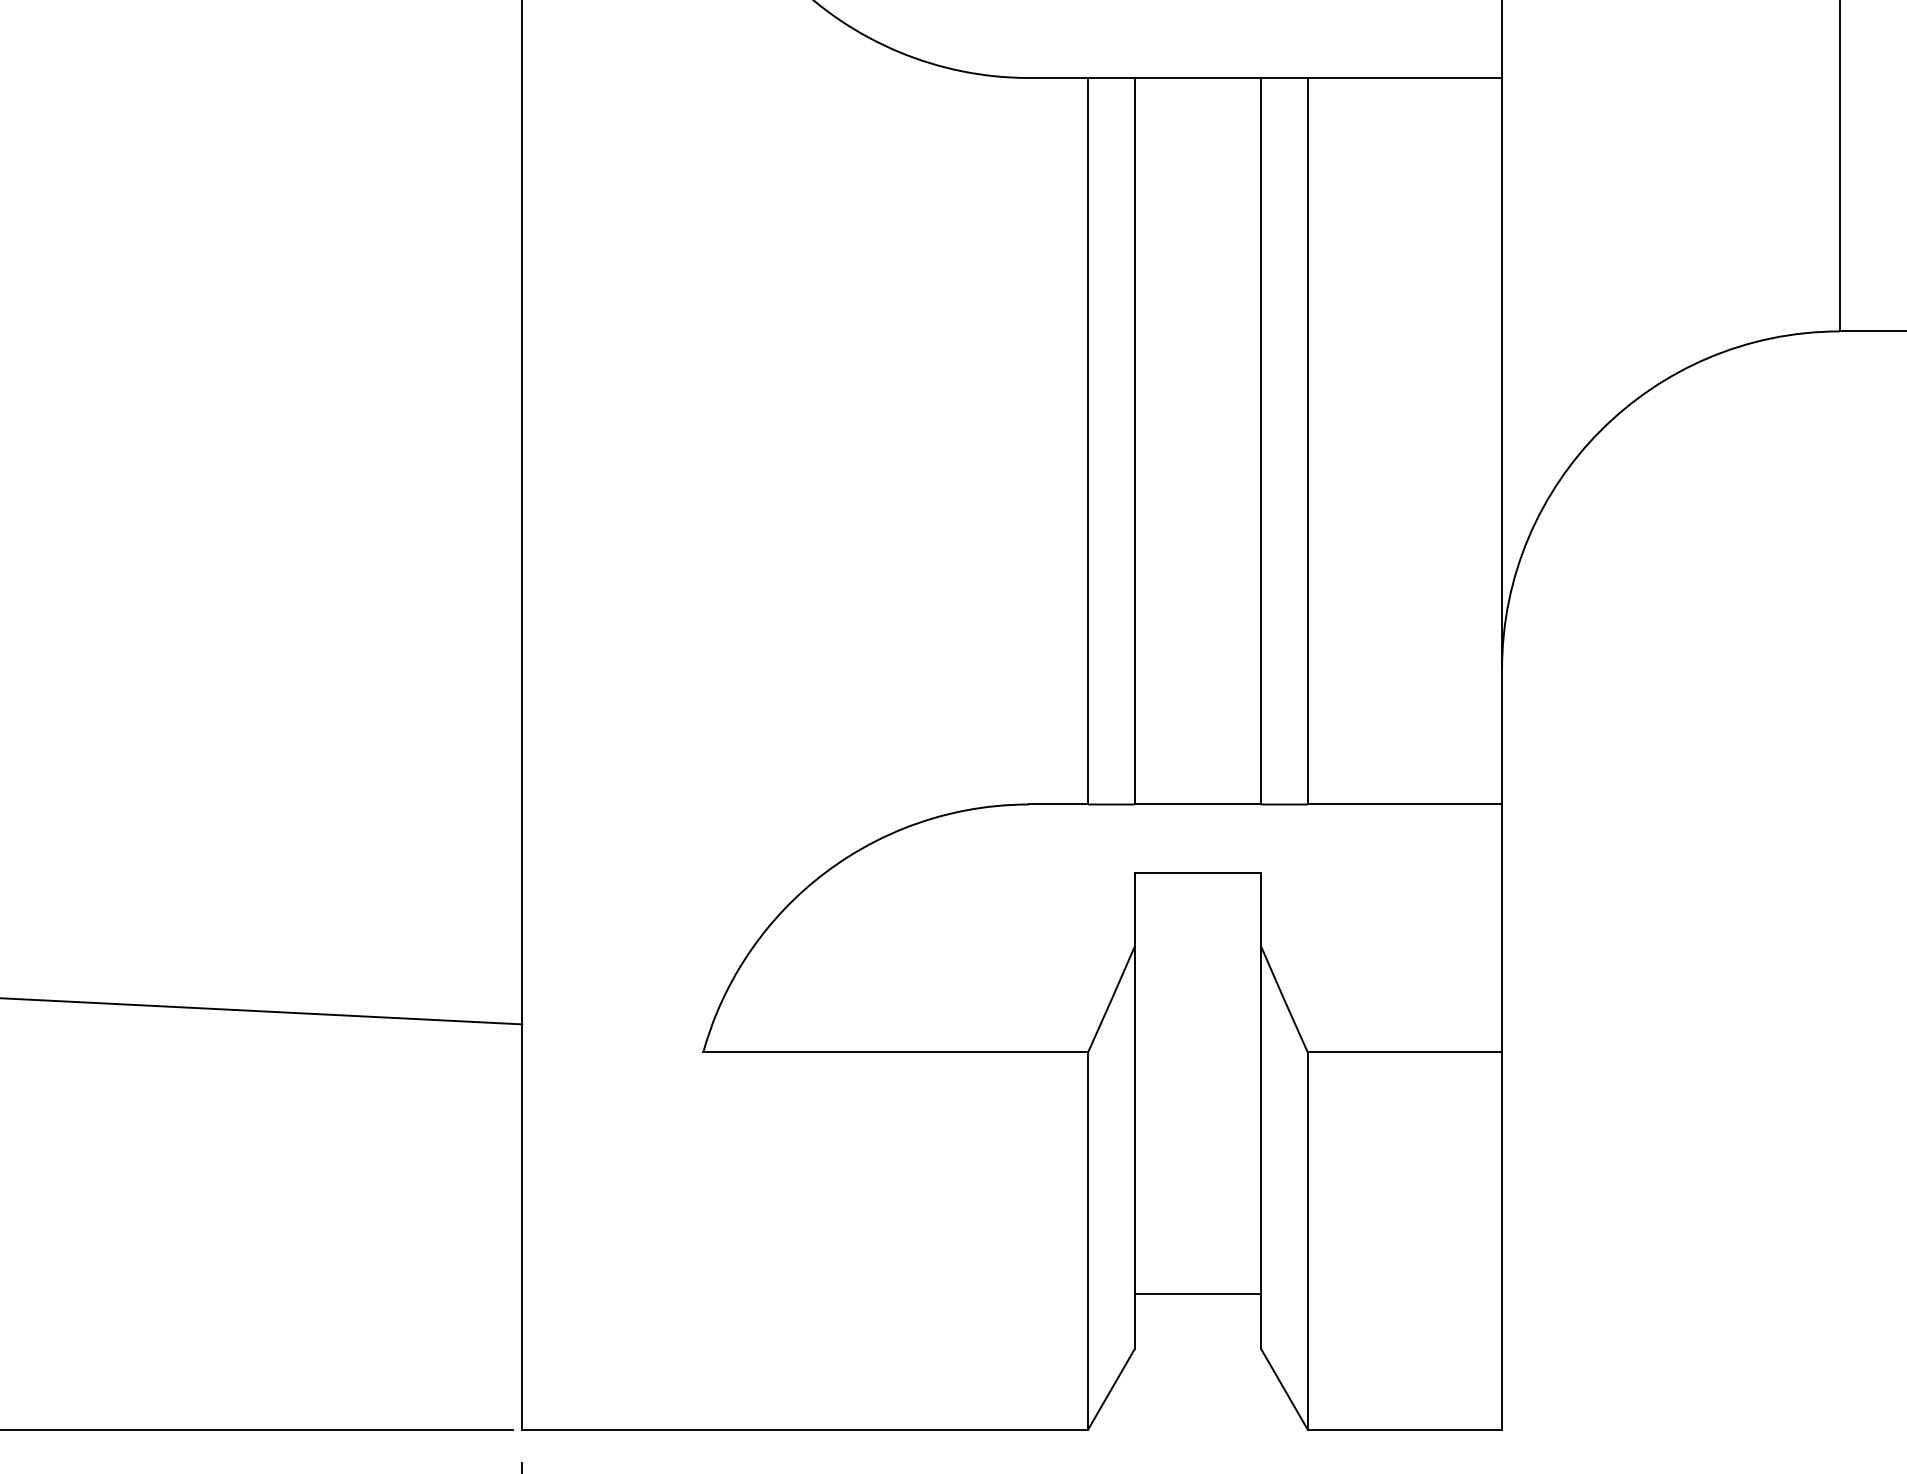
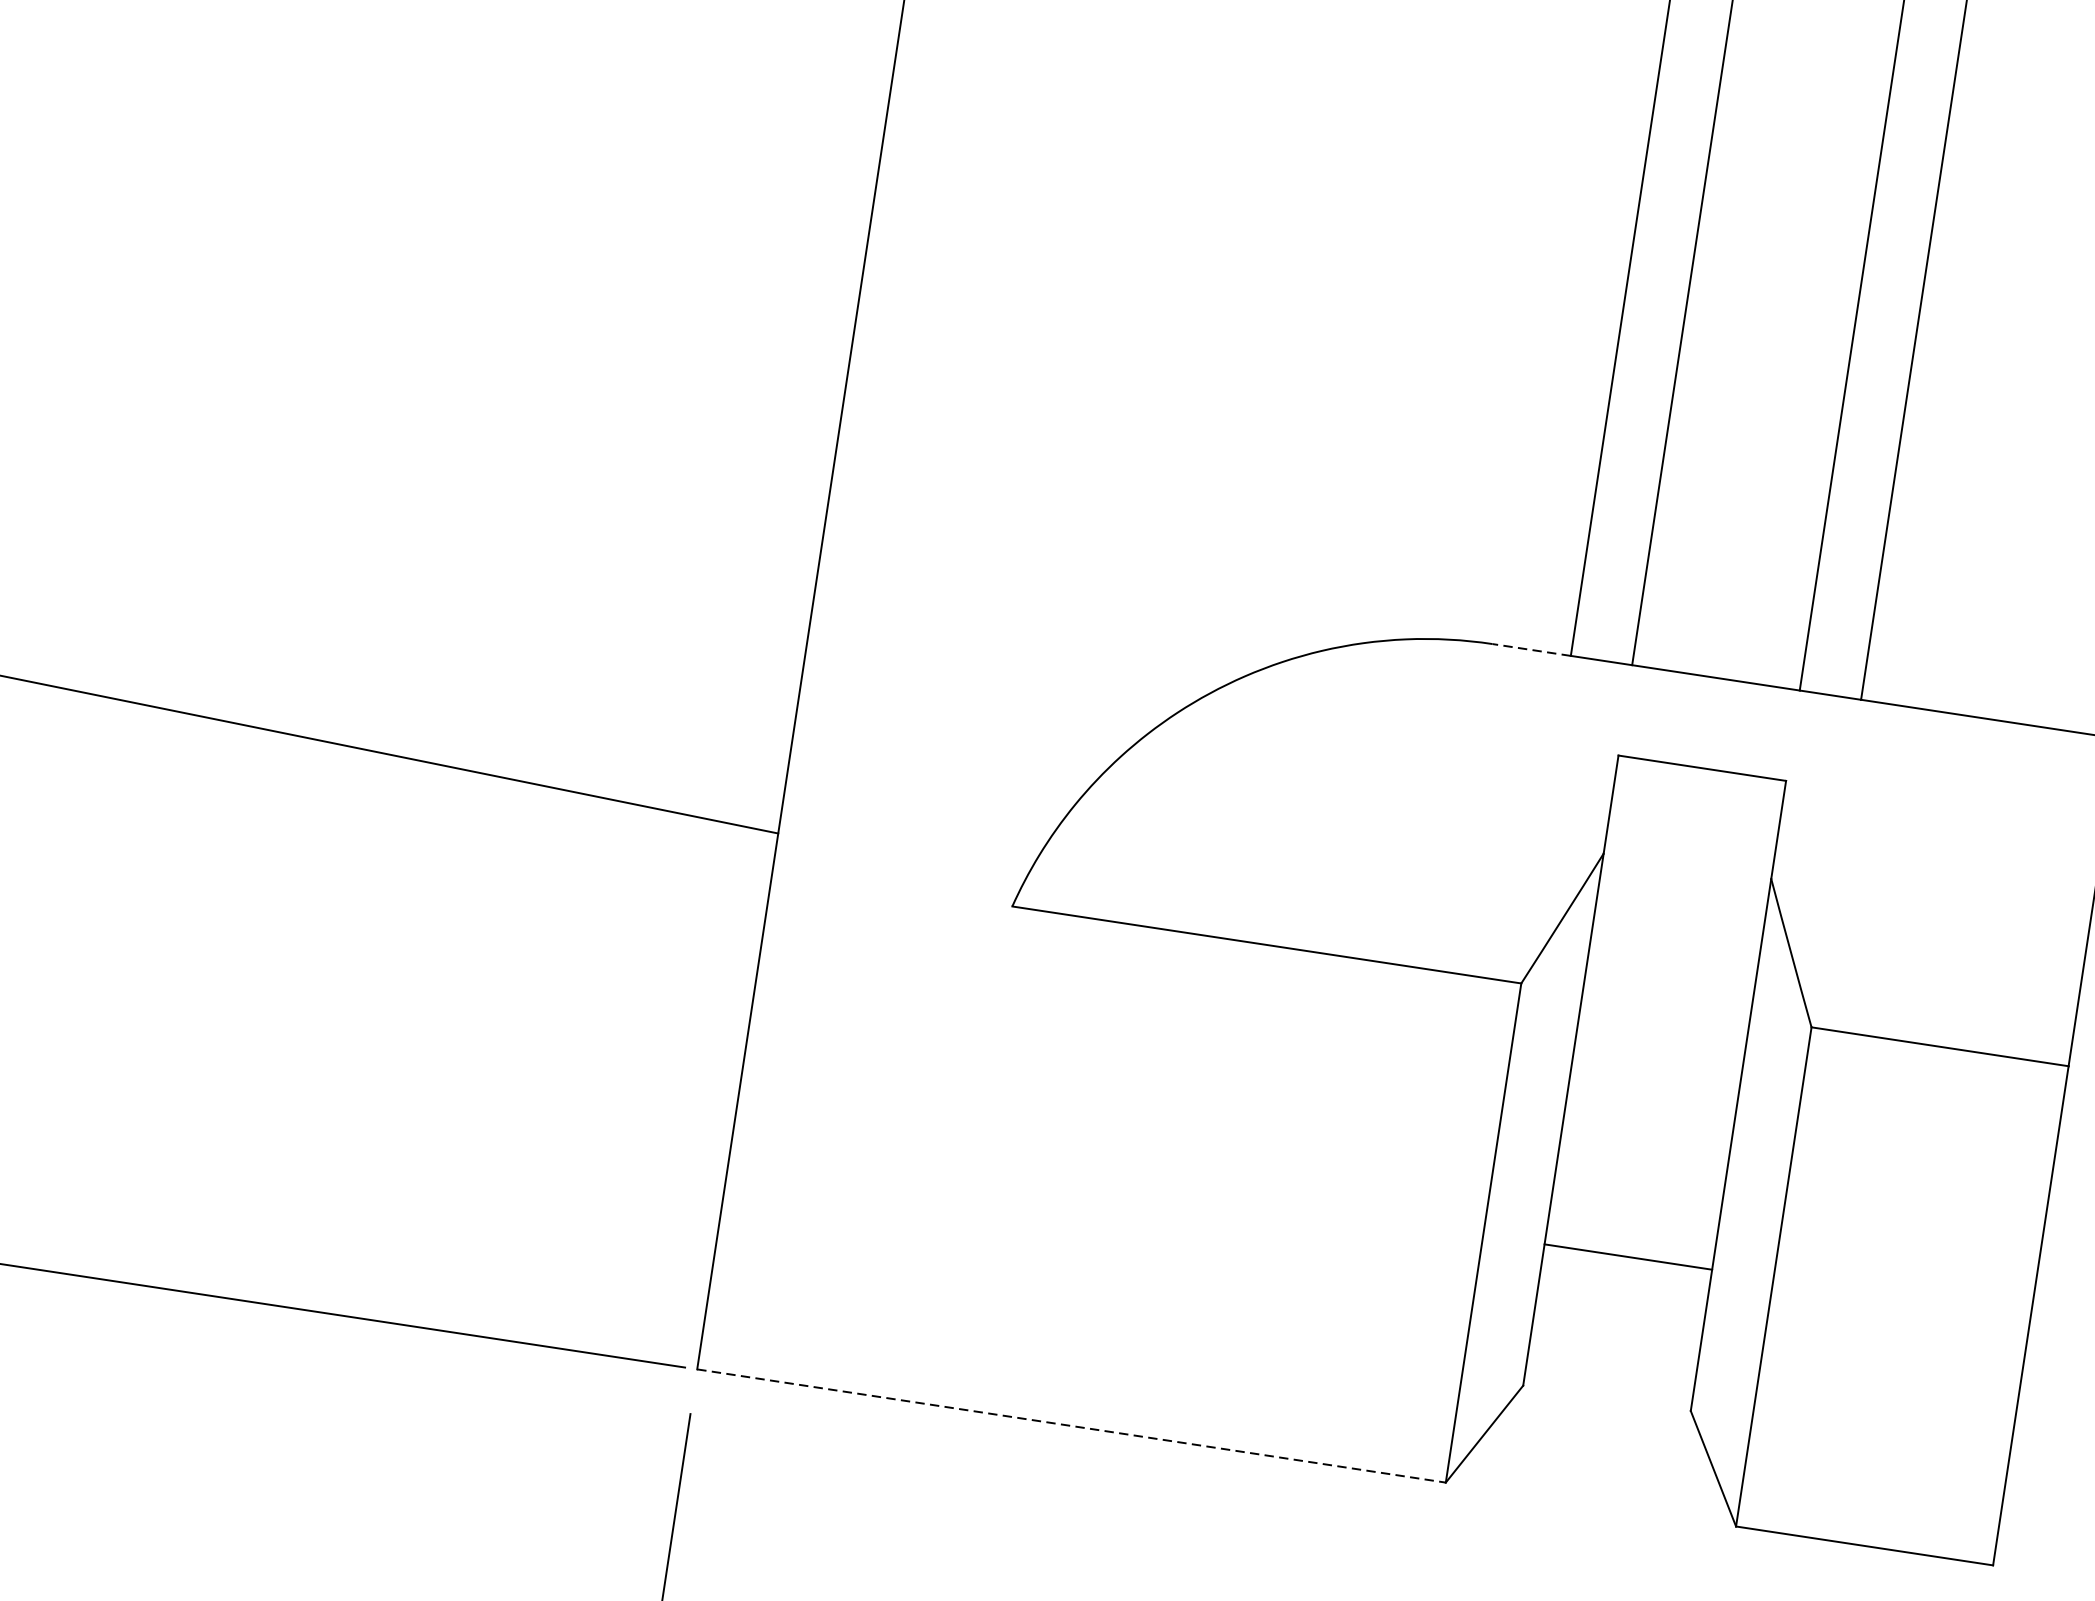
line: (1058, 804) -> (1531, 649), solid -> dashed
line: (1197, 1294) -> (1627, 1257), moved
line: (805, 1429) -> (1071, 1425), solid -> dashed

